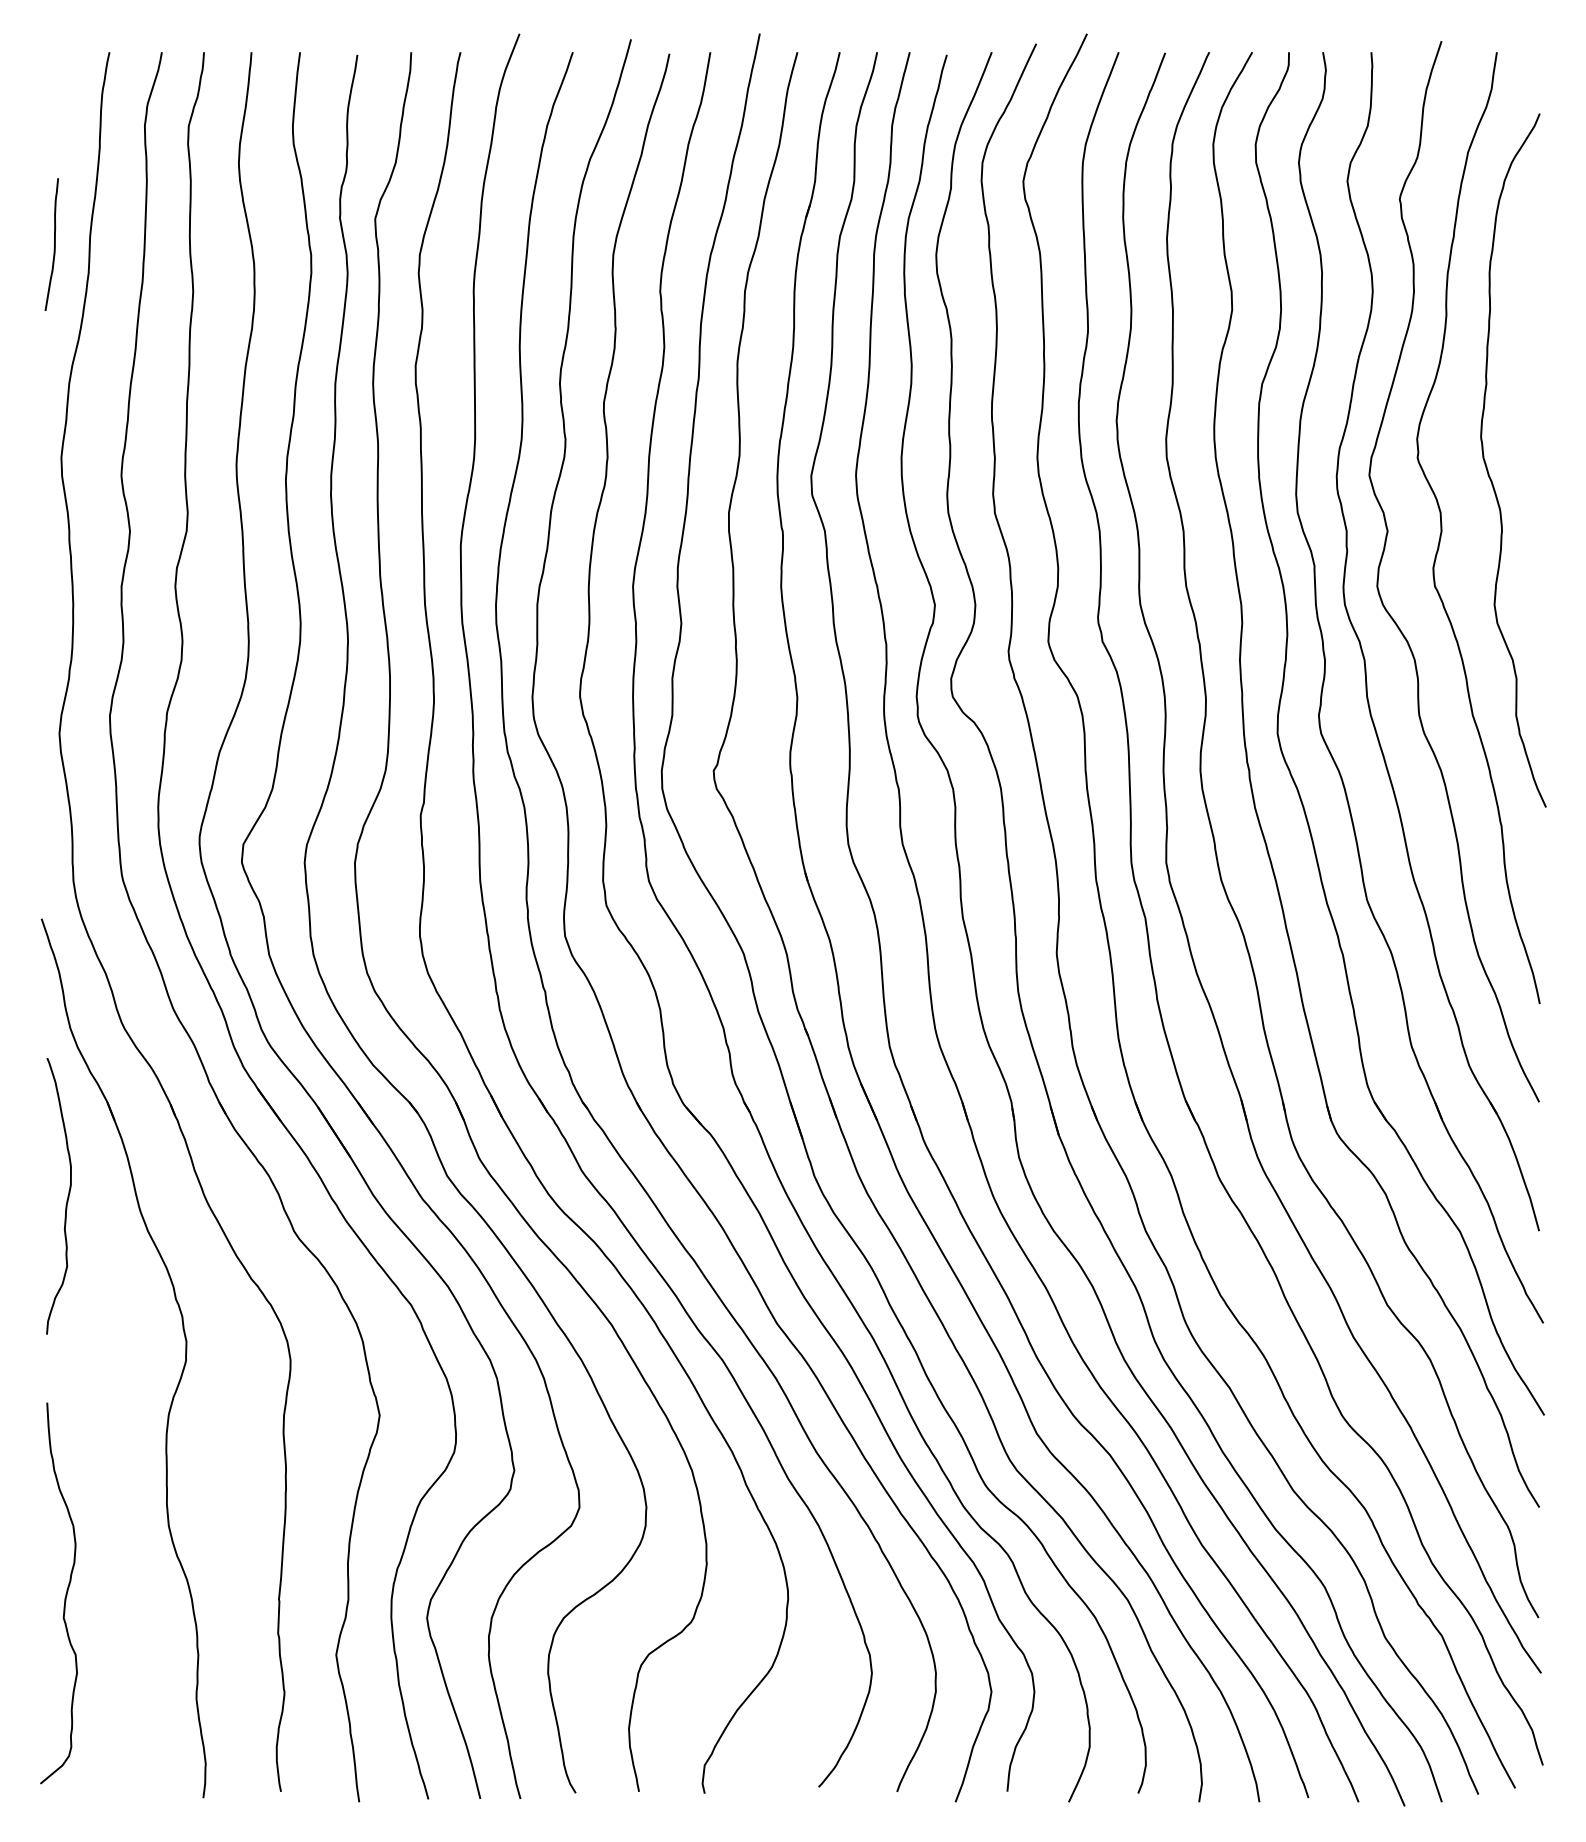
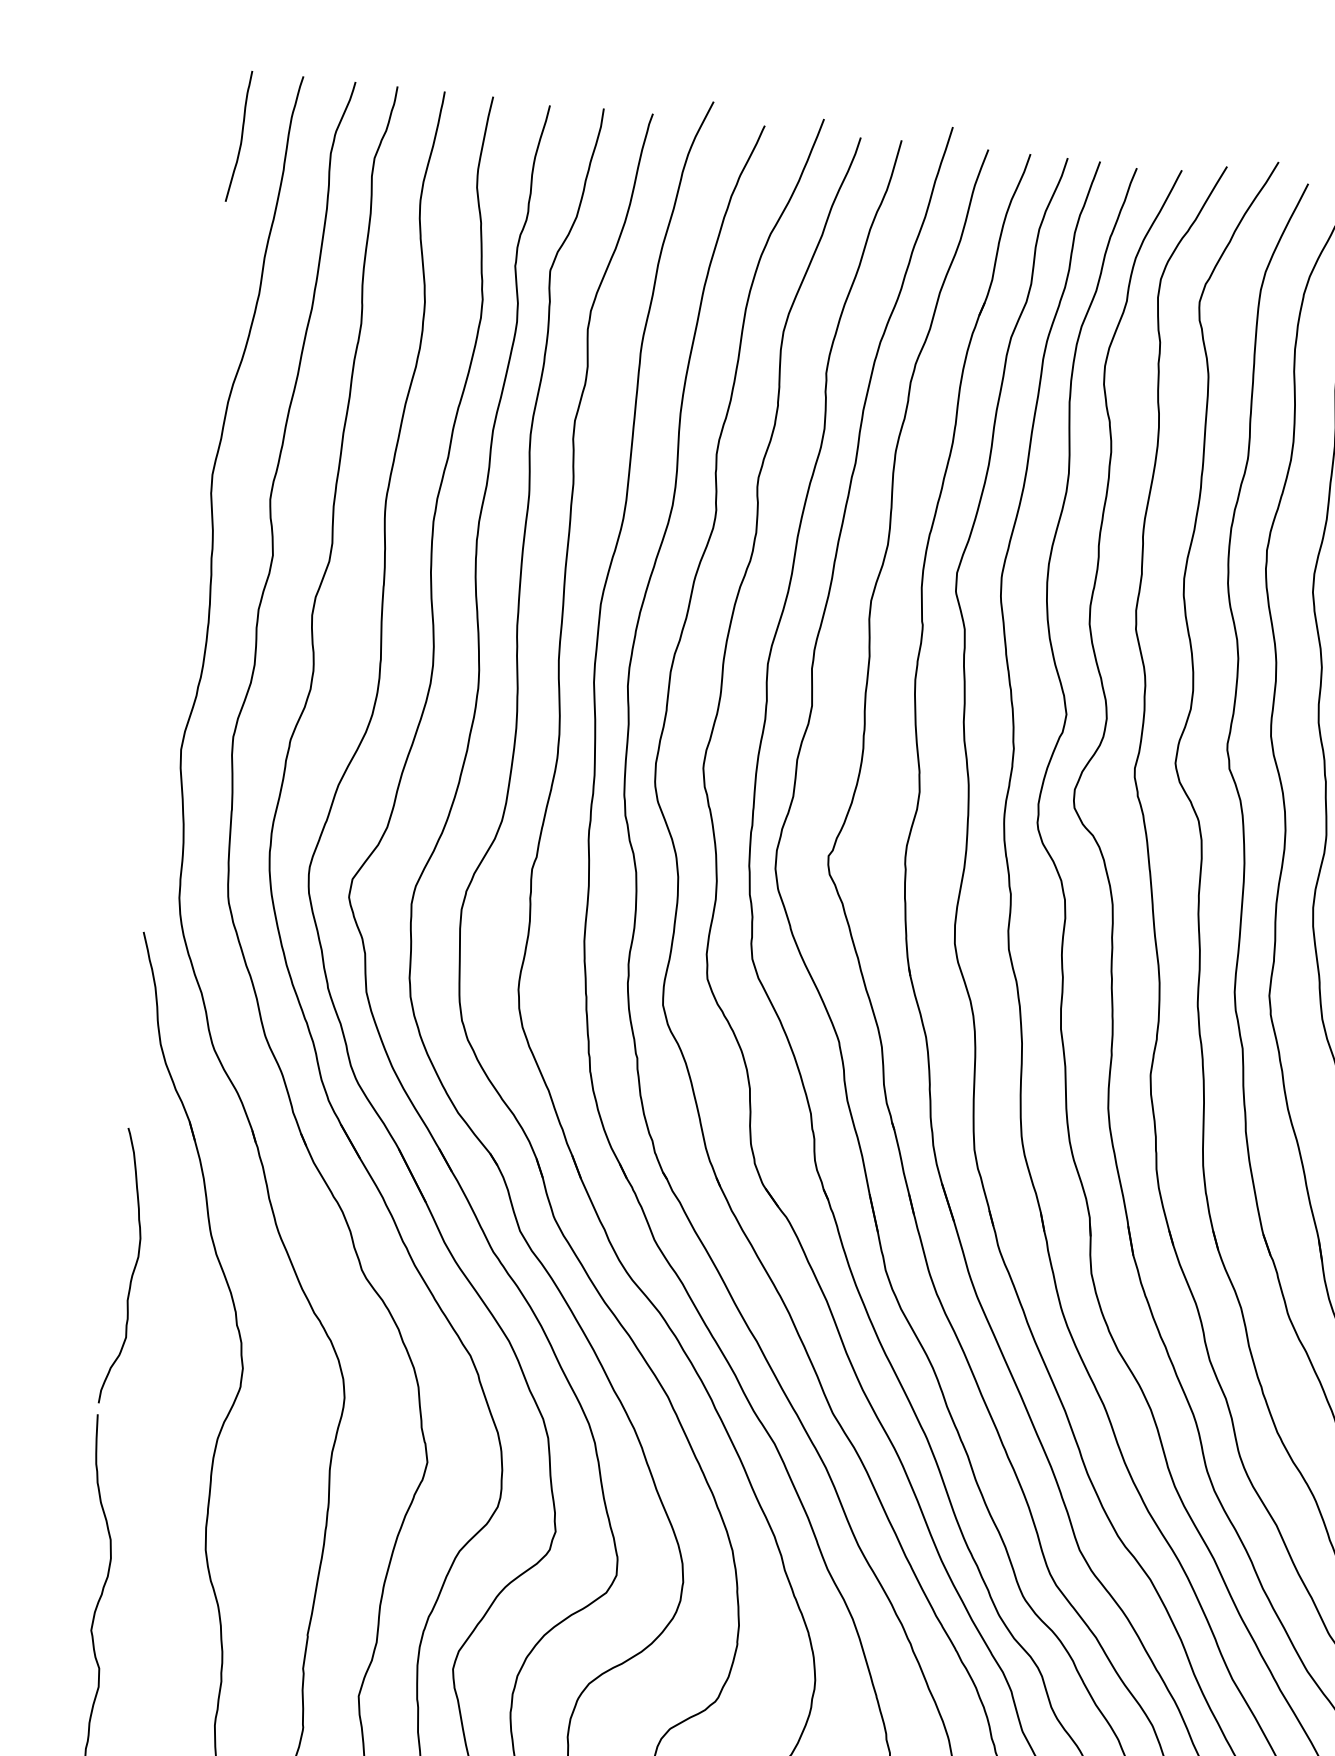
curve: (54, 244) -> (241, 136), moved
curve: (66, 1200) -> (132, 1271), moved

